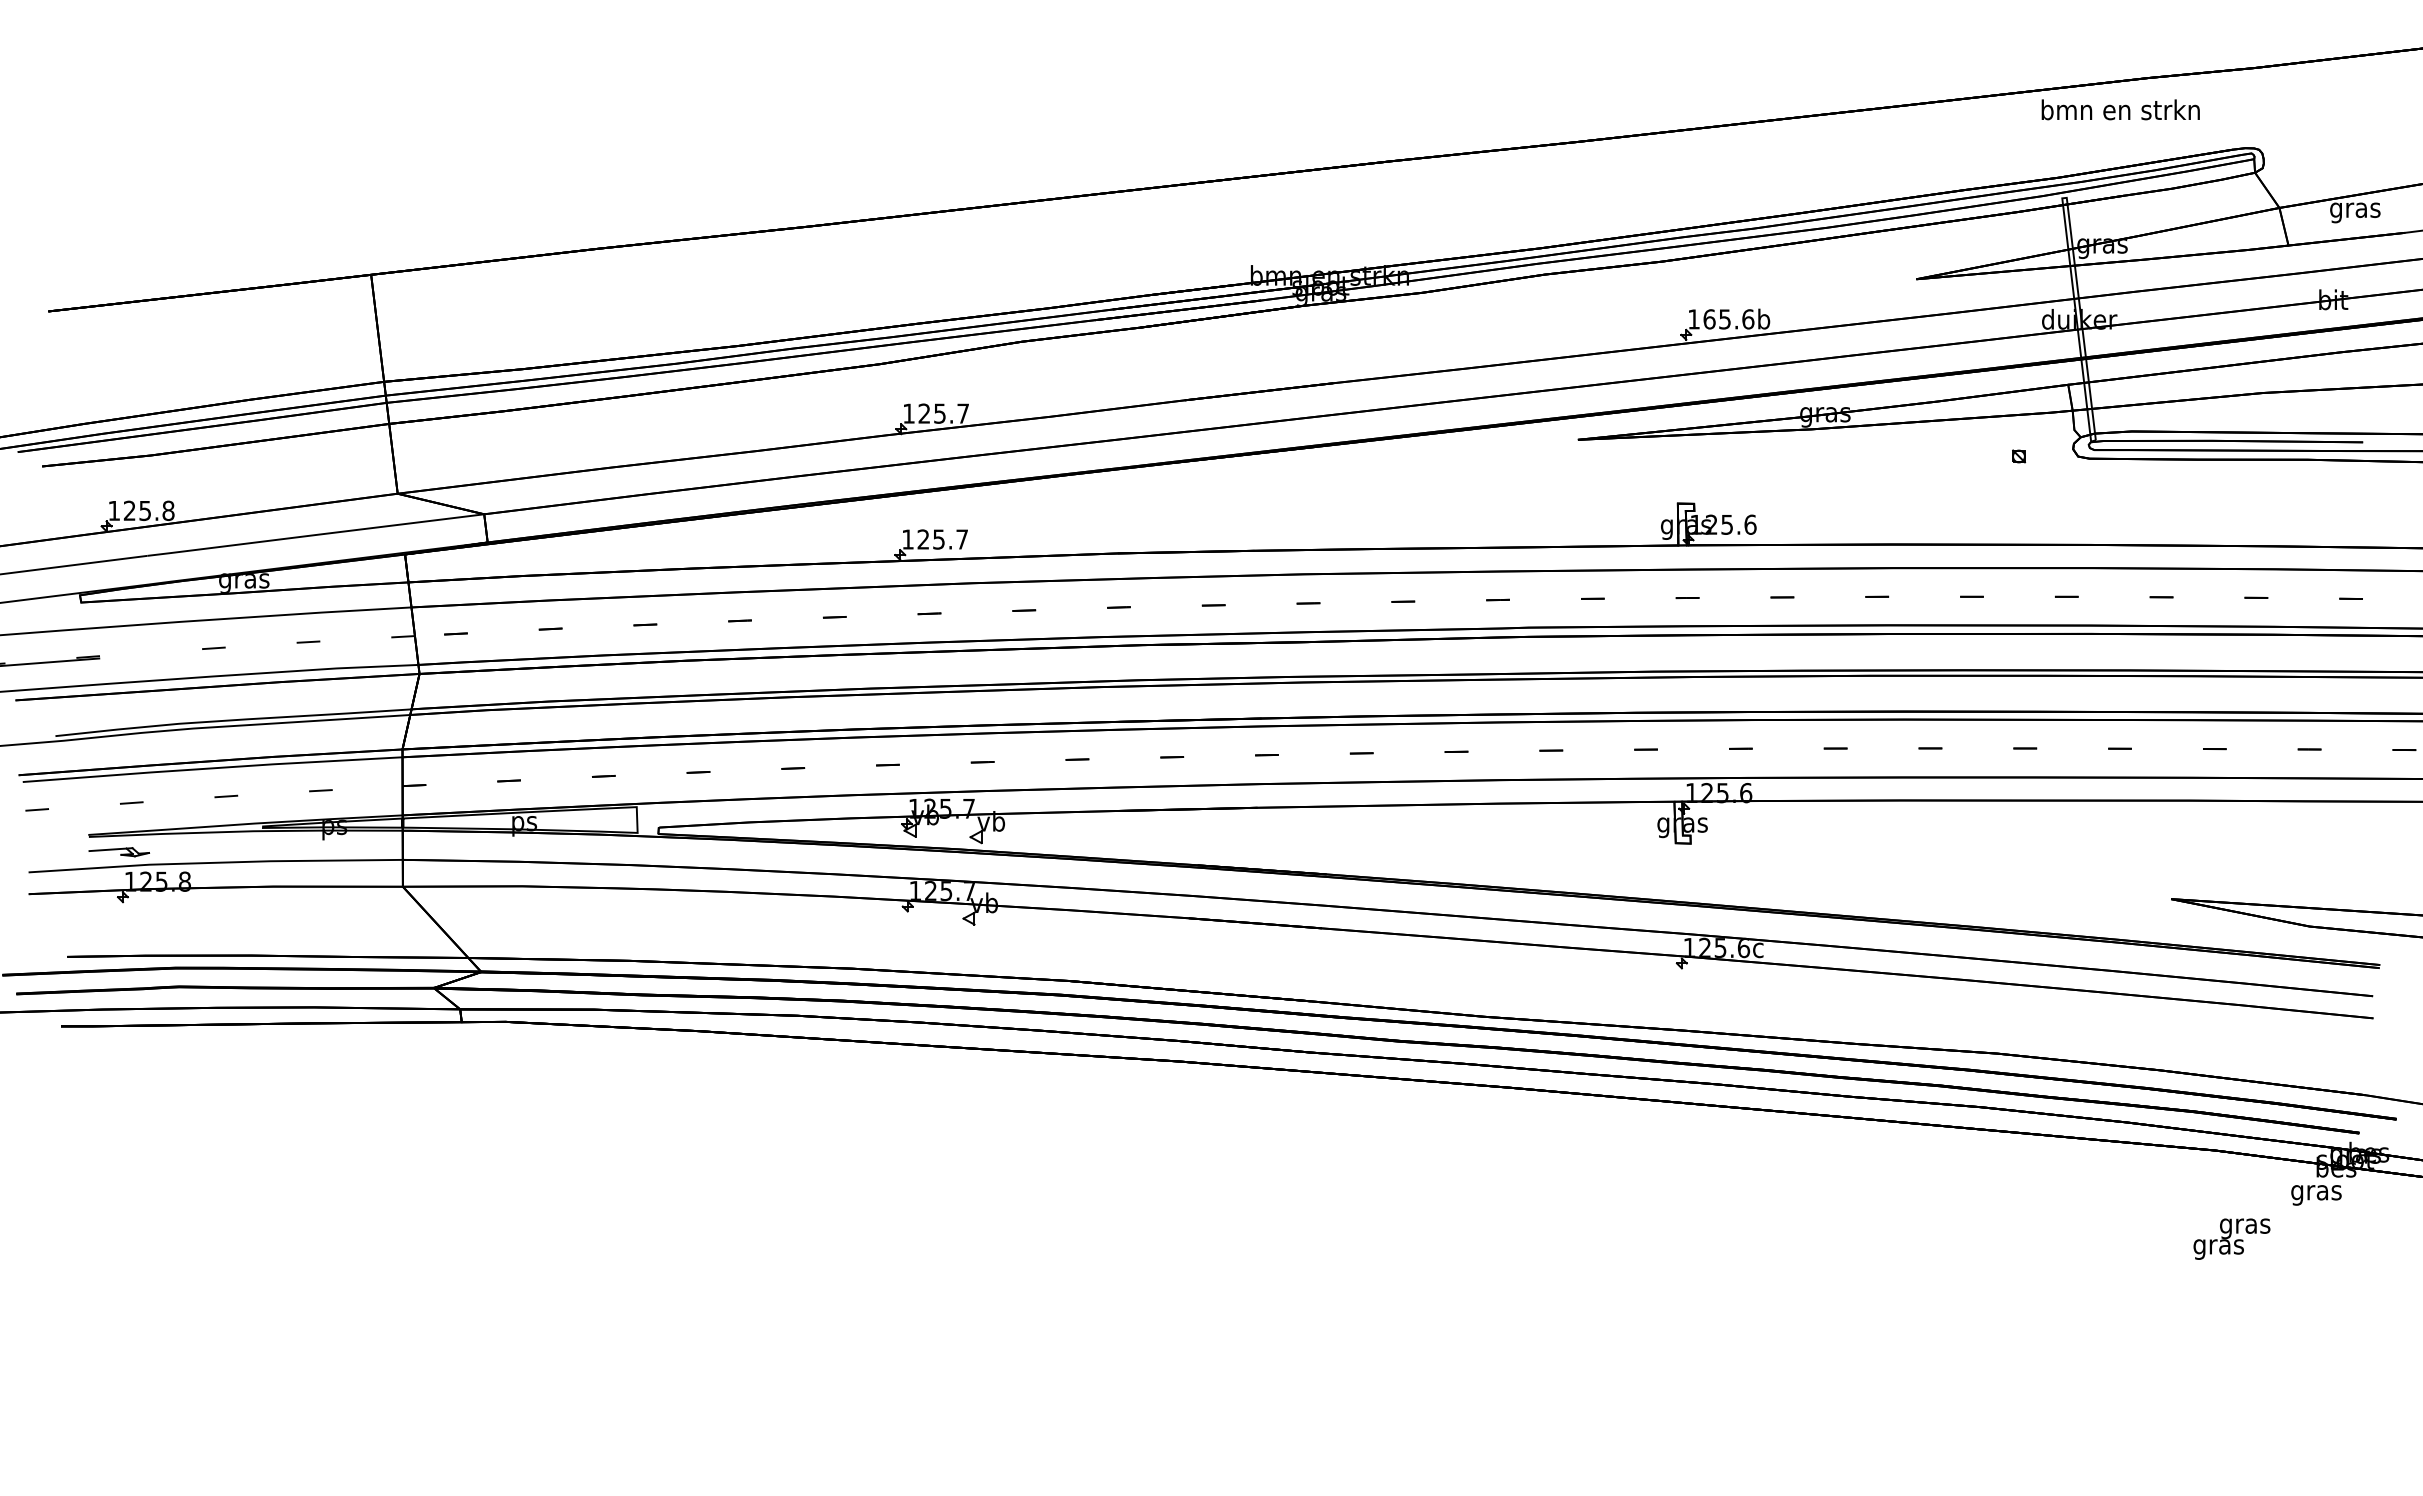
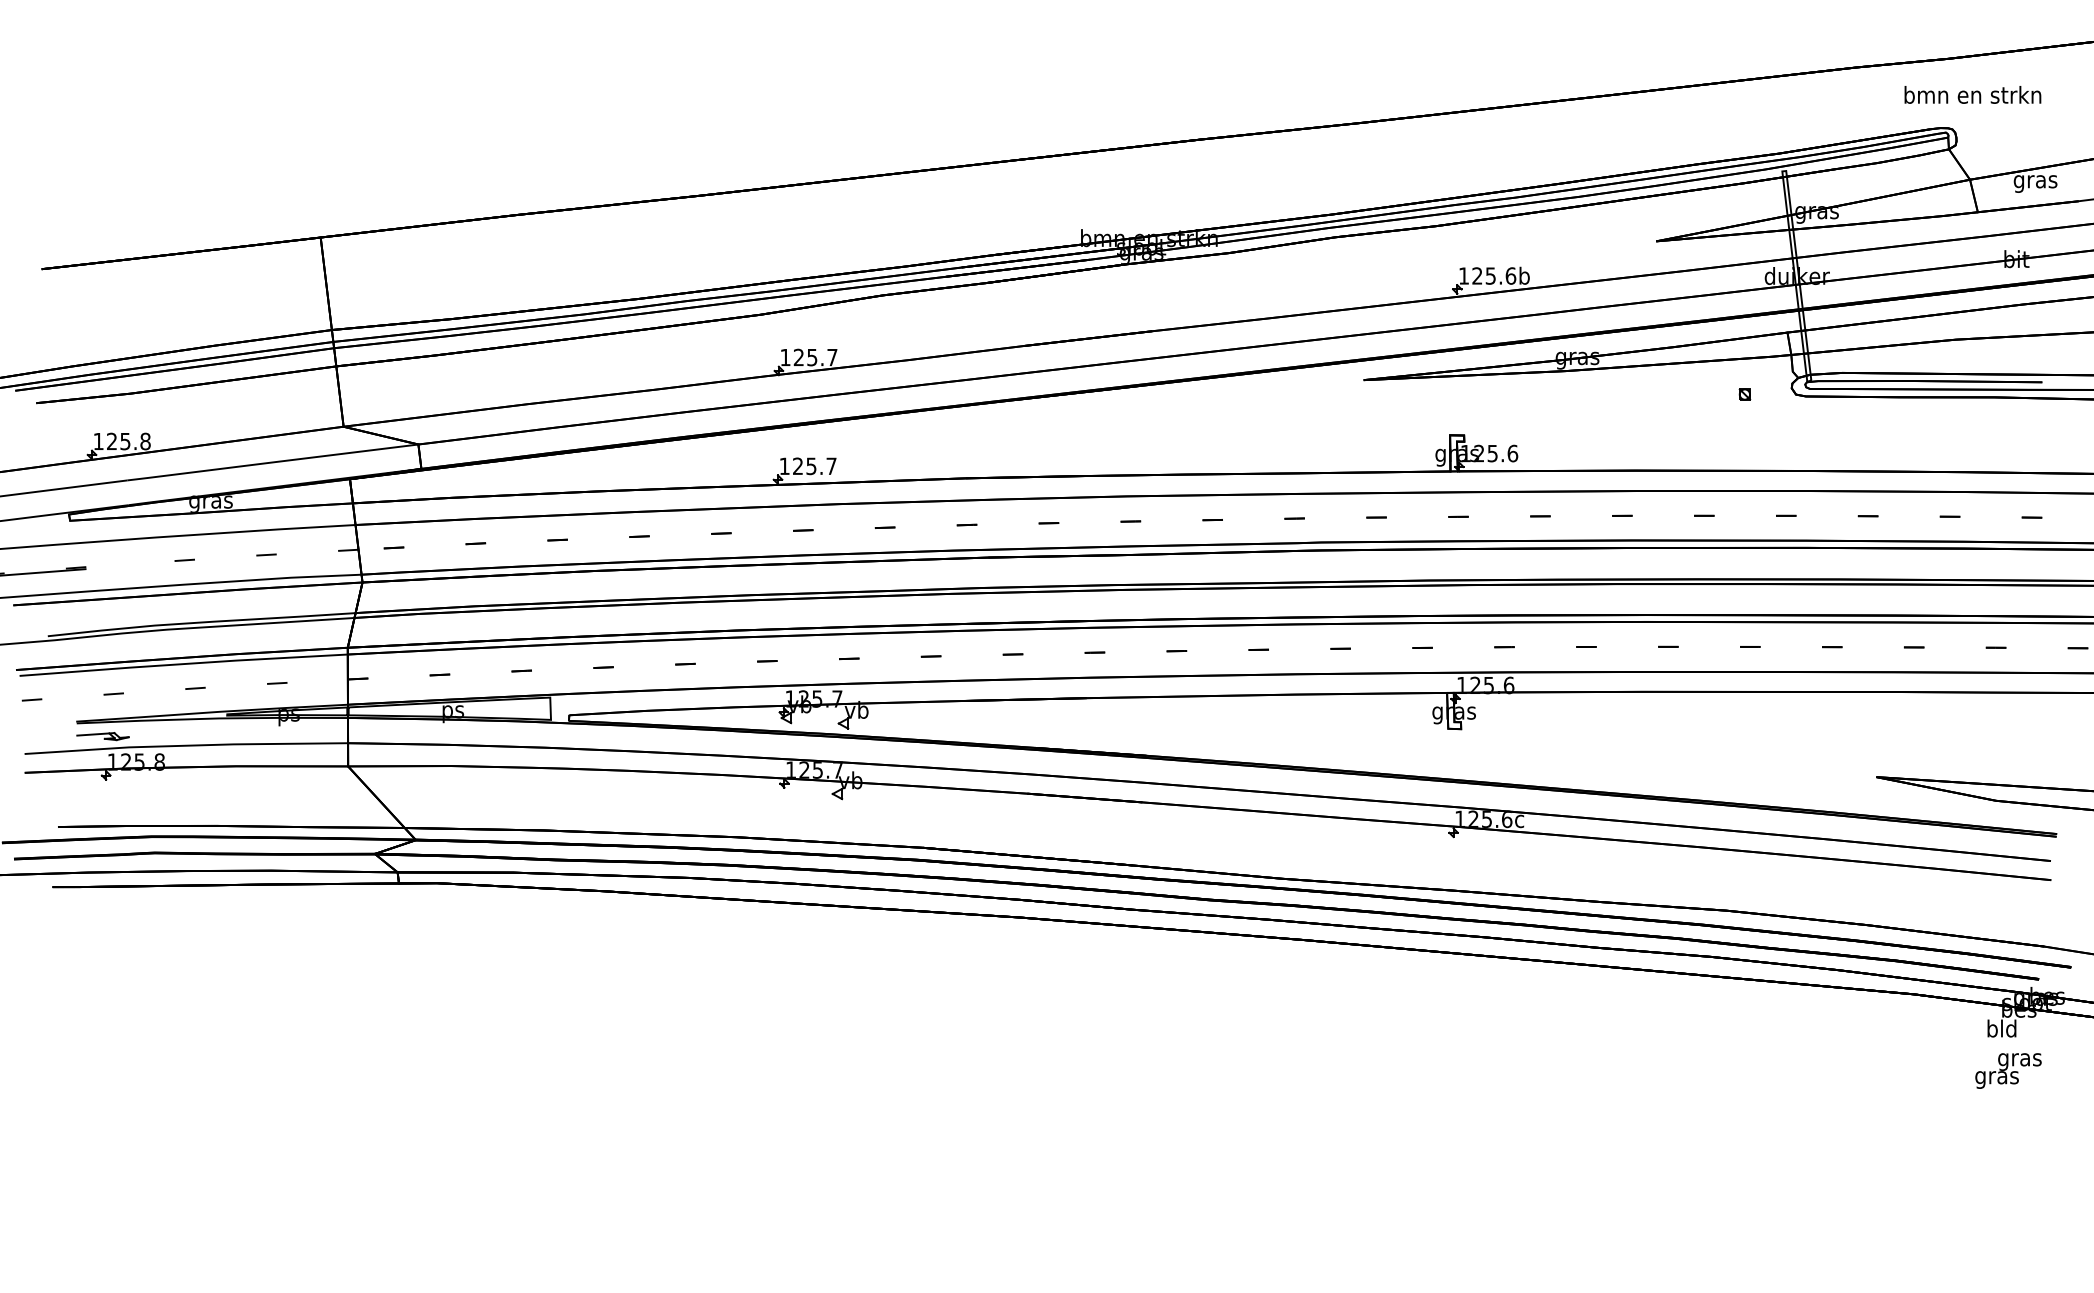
text: (2120, 109) -> (1972, 94), moved
text: (1709, 319) -> (1477, 276), 165.6b -> 125.6b
text: (2316, 1192) -> (2002, 1030), gras -> bld
text: (2231, 1238) -> (2008, 1070), moved

